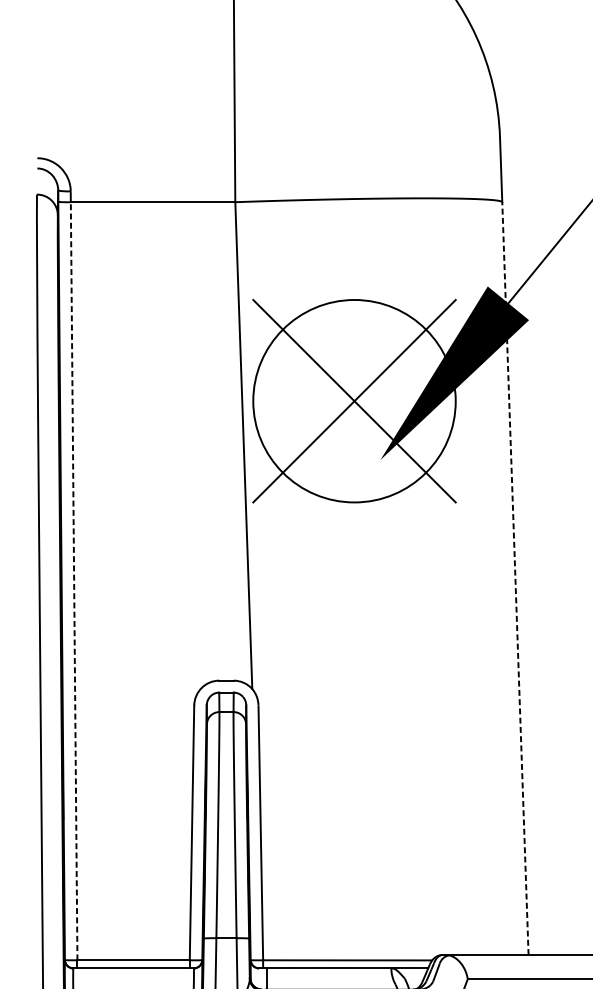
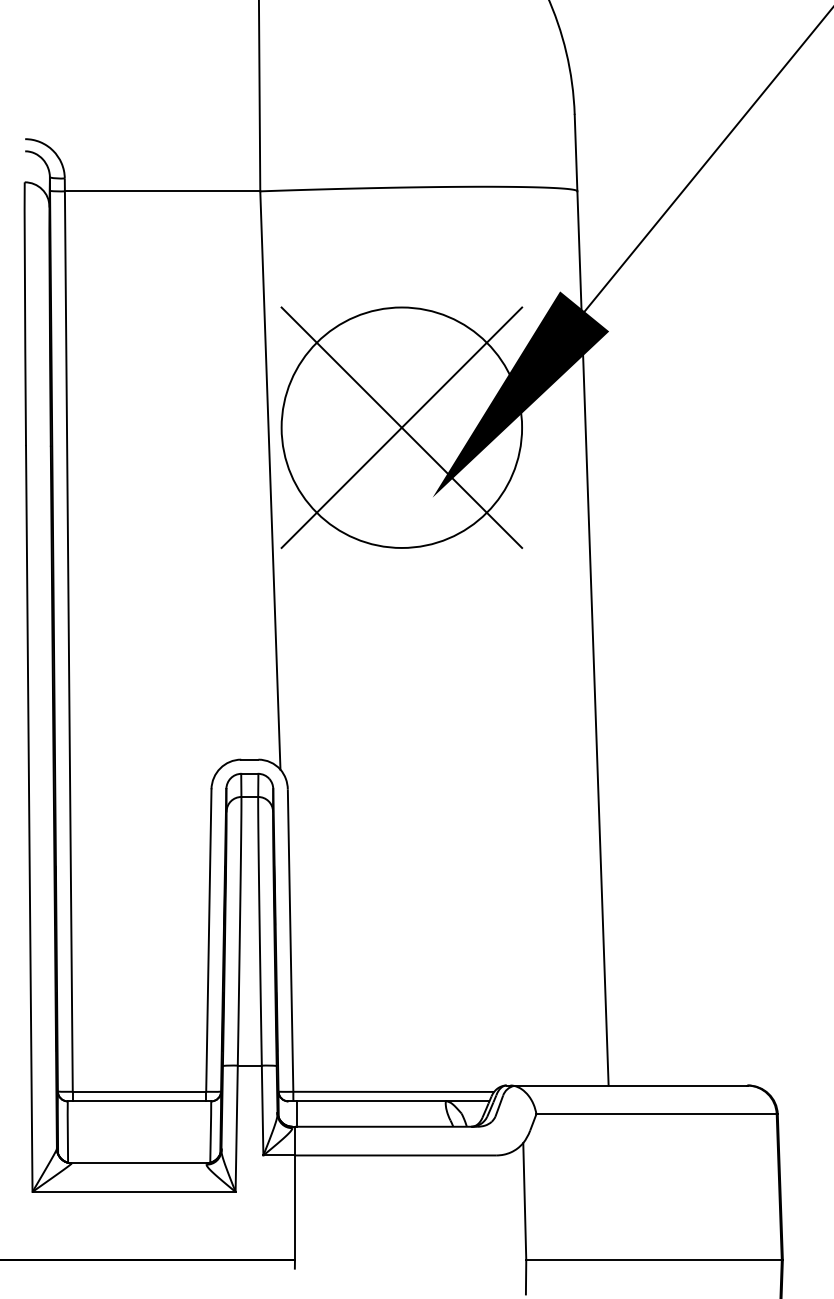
line: (515, 577) -> (592, 637), dashed -> solid
line: (73, 581) -> (68, 641), dashed -> solid

